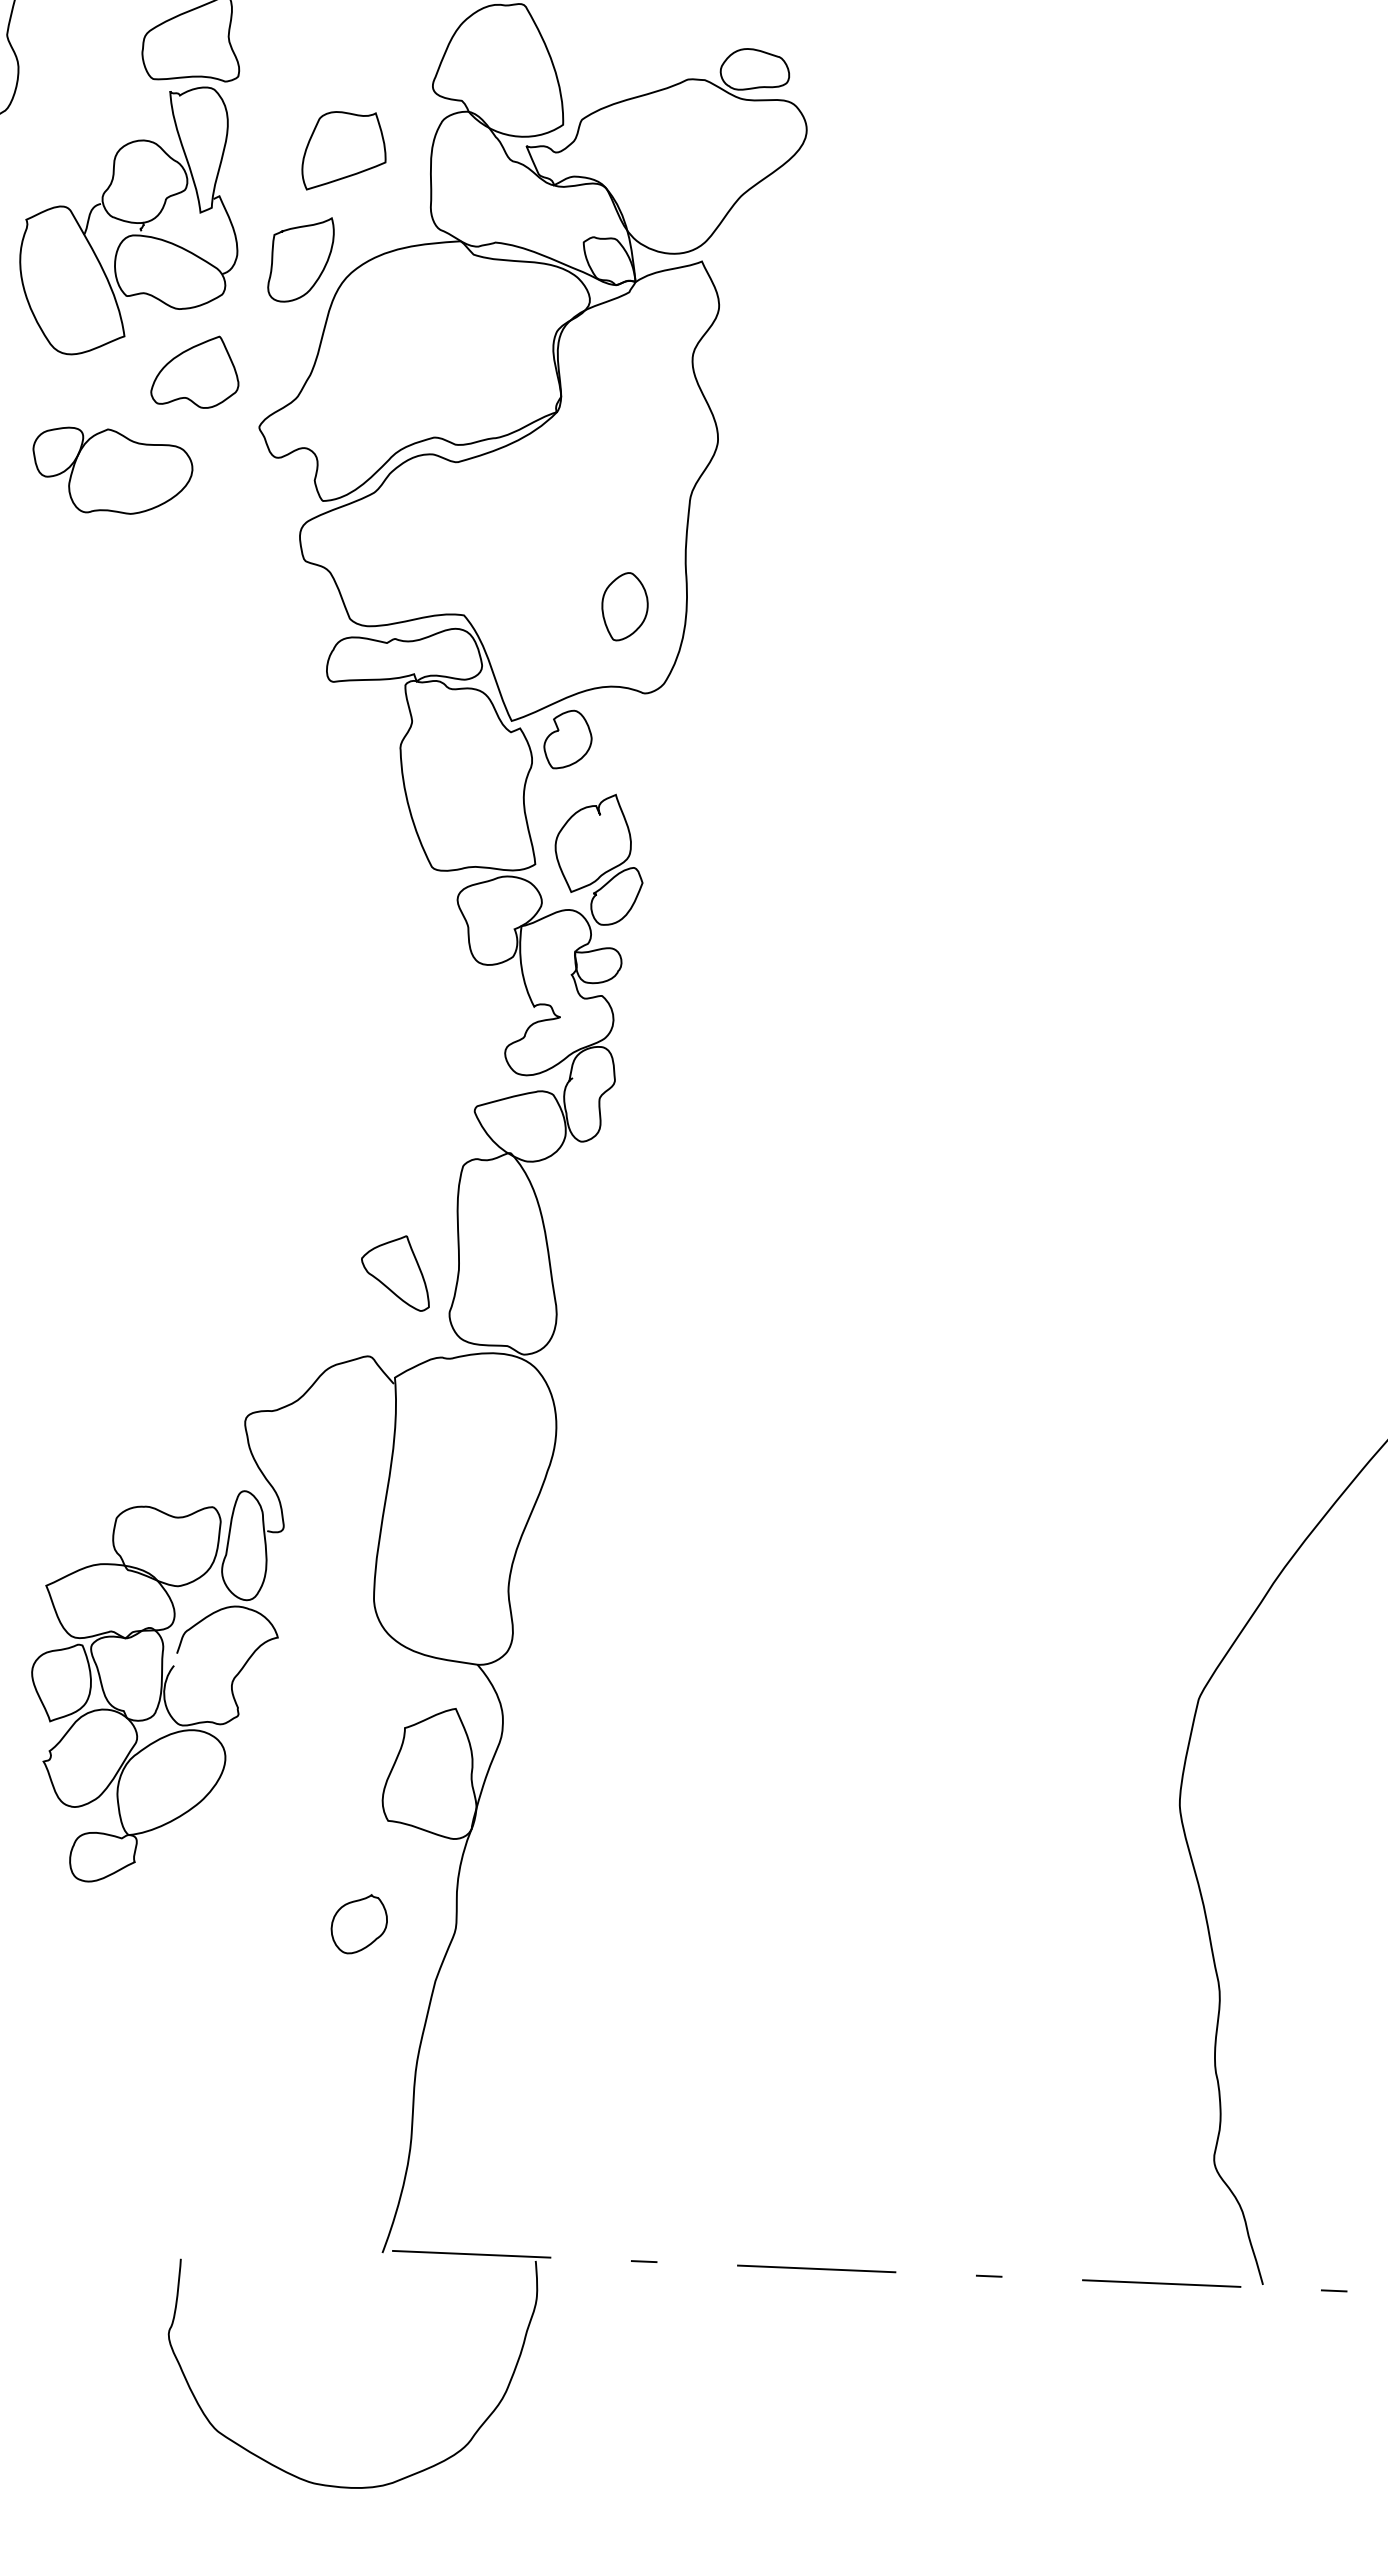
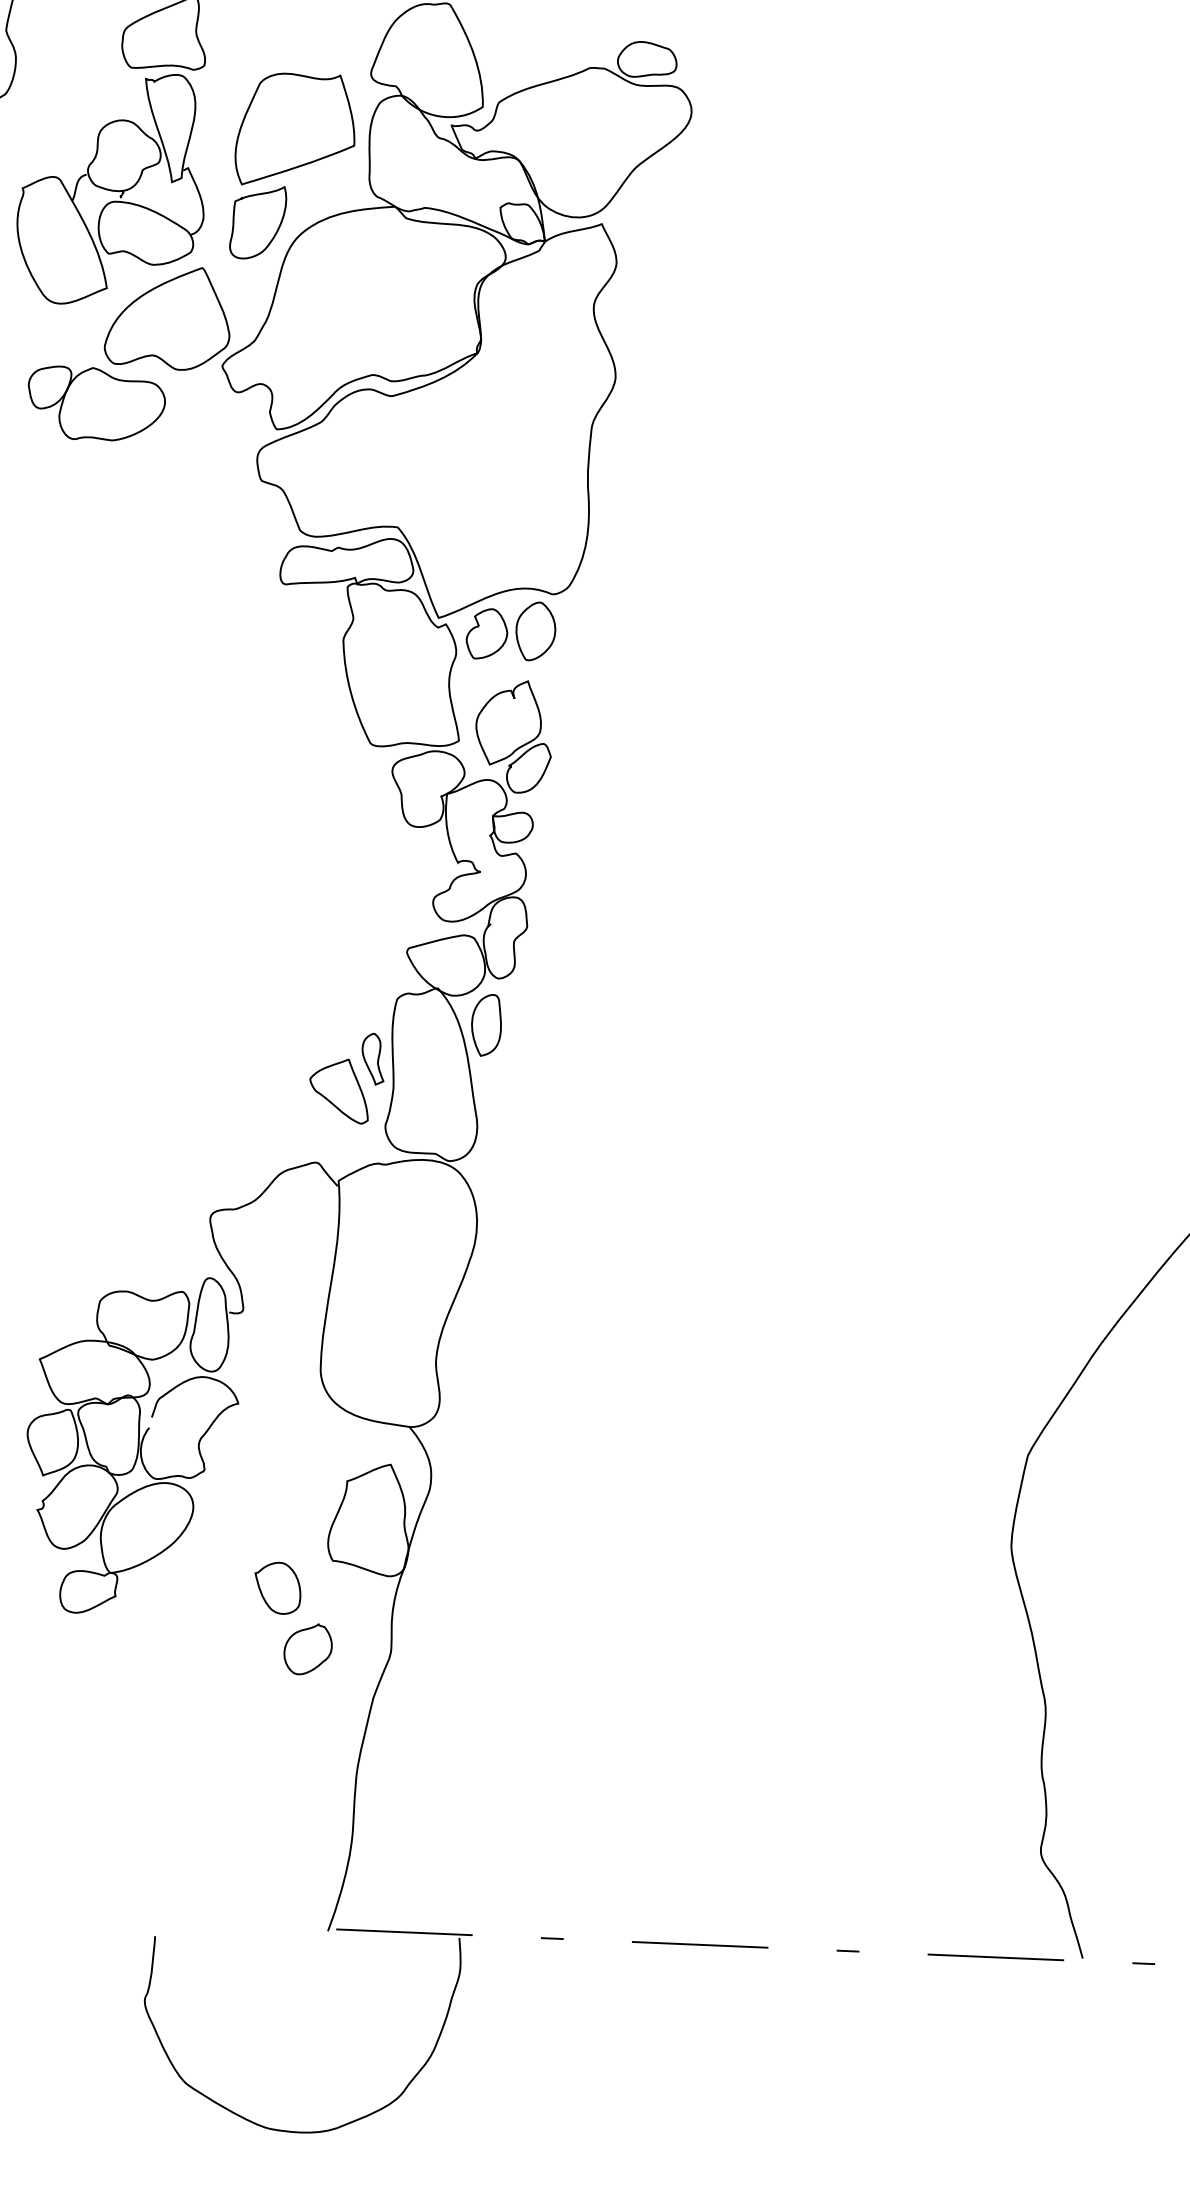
part: (343, 150) -> (294, 128), size x1.67
part: (194, 372) -> (166, 319), size x1.67
part: (624, 606) -> (535, 631), moved
part: (567, 1195) -> (486, 1024), added
part: (435, 1235) -> (373, 1058), added
part: (324, 1852) -> (278, 1587), added

